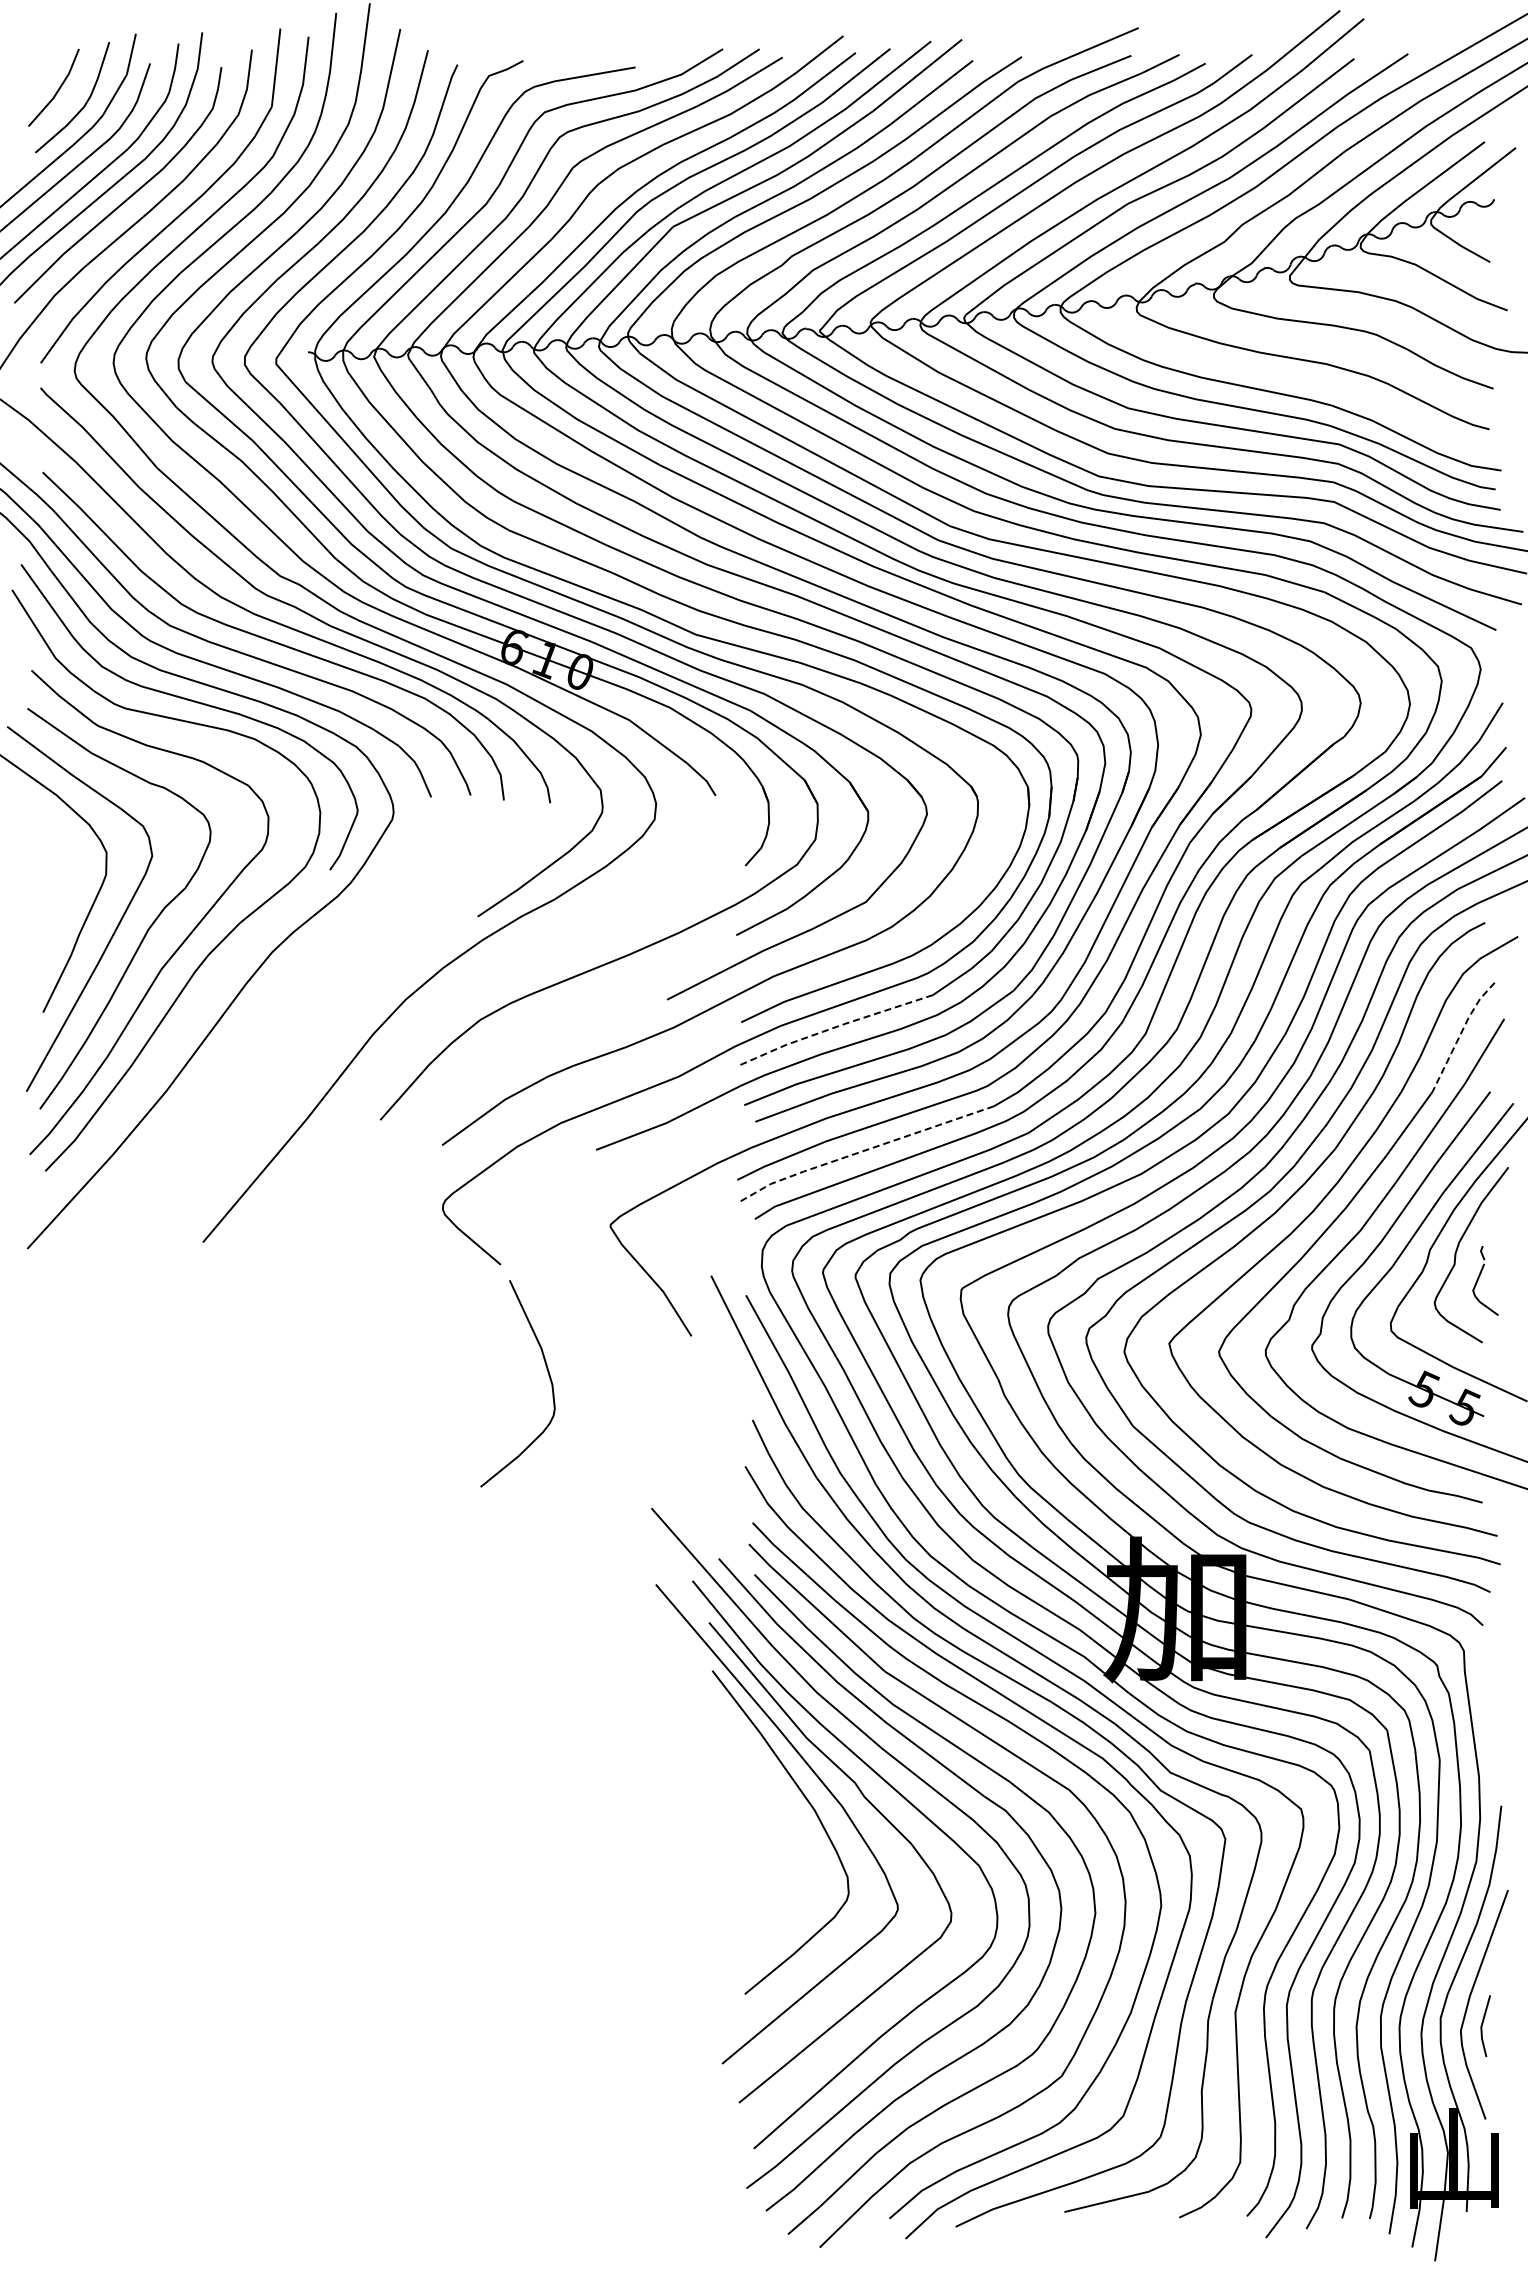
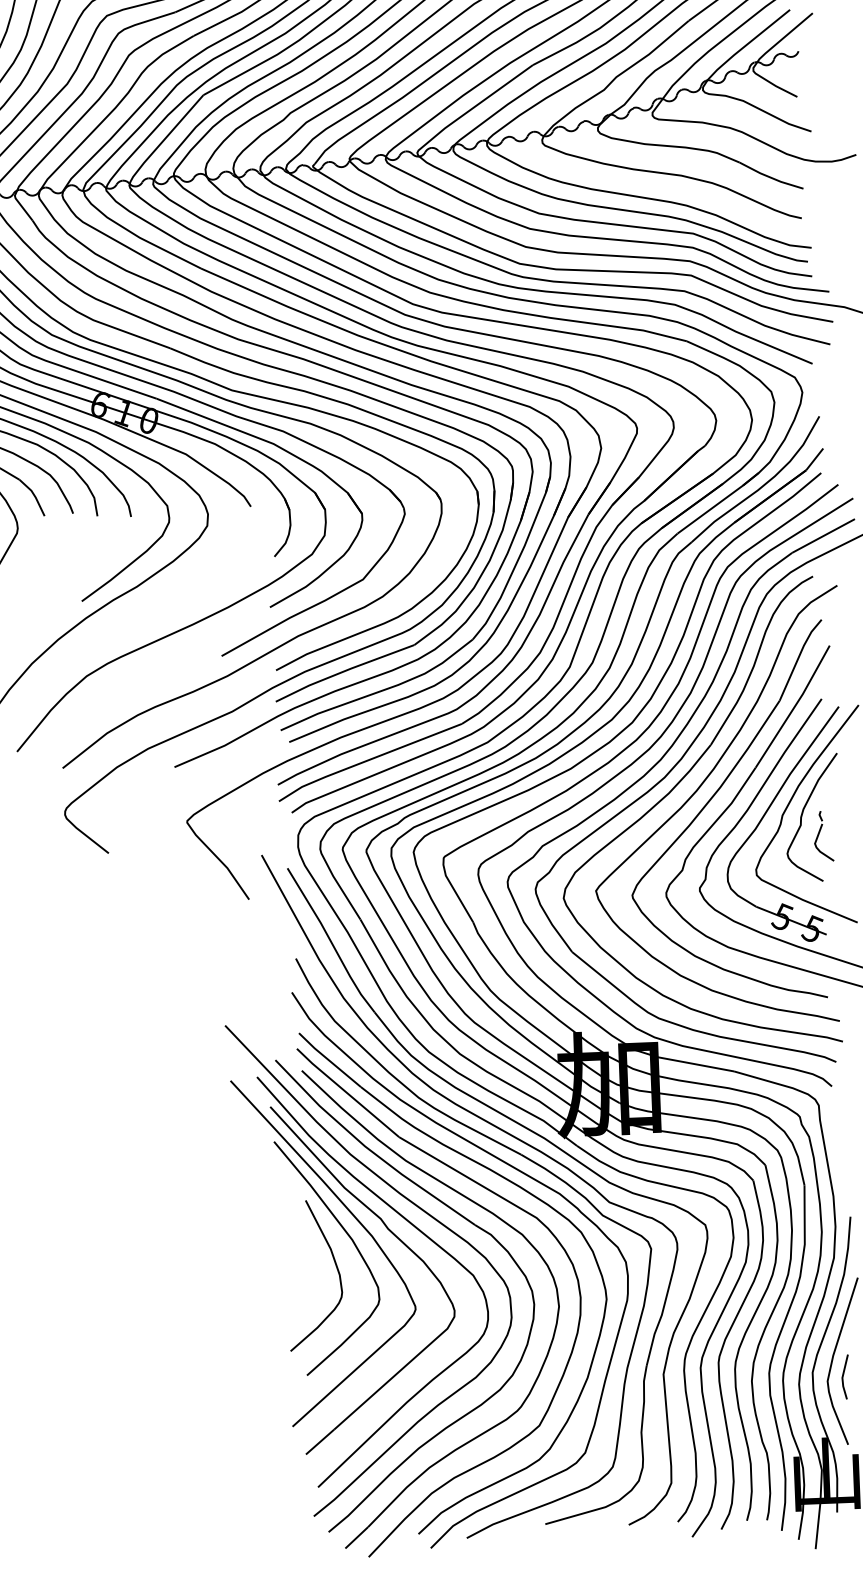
line: (834, 1027) -> (343, 671), dashed -> solid
line: (1460, 1034) -> (798, 658), dashed -> solid
line: (862, 1151) -> (367, 760), dashed -> solid
curve: (547, 1372) -> (335, 1266), moved

